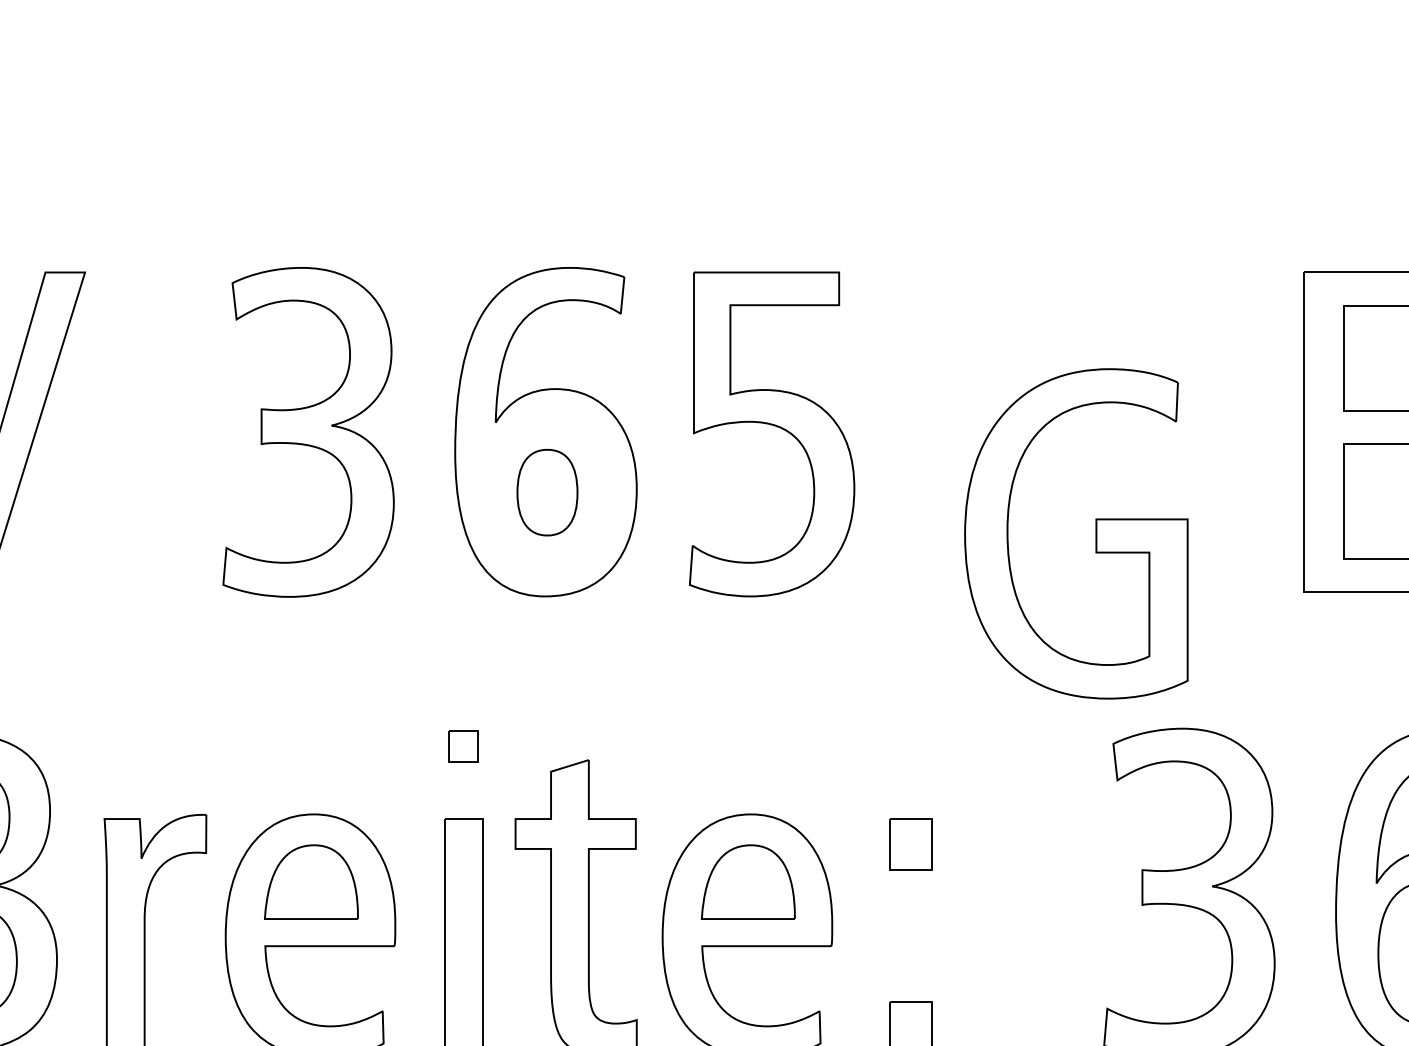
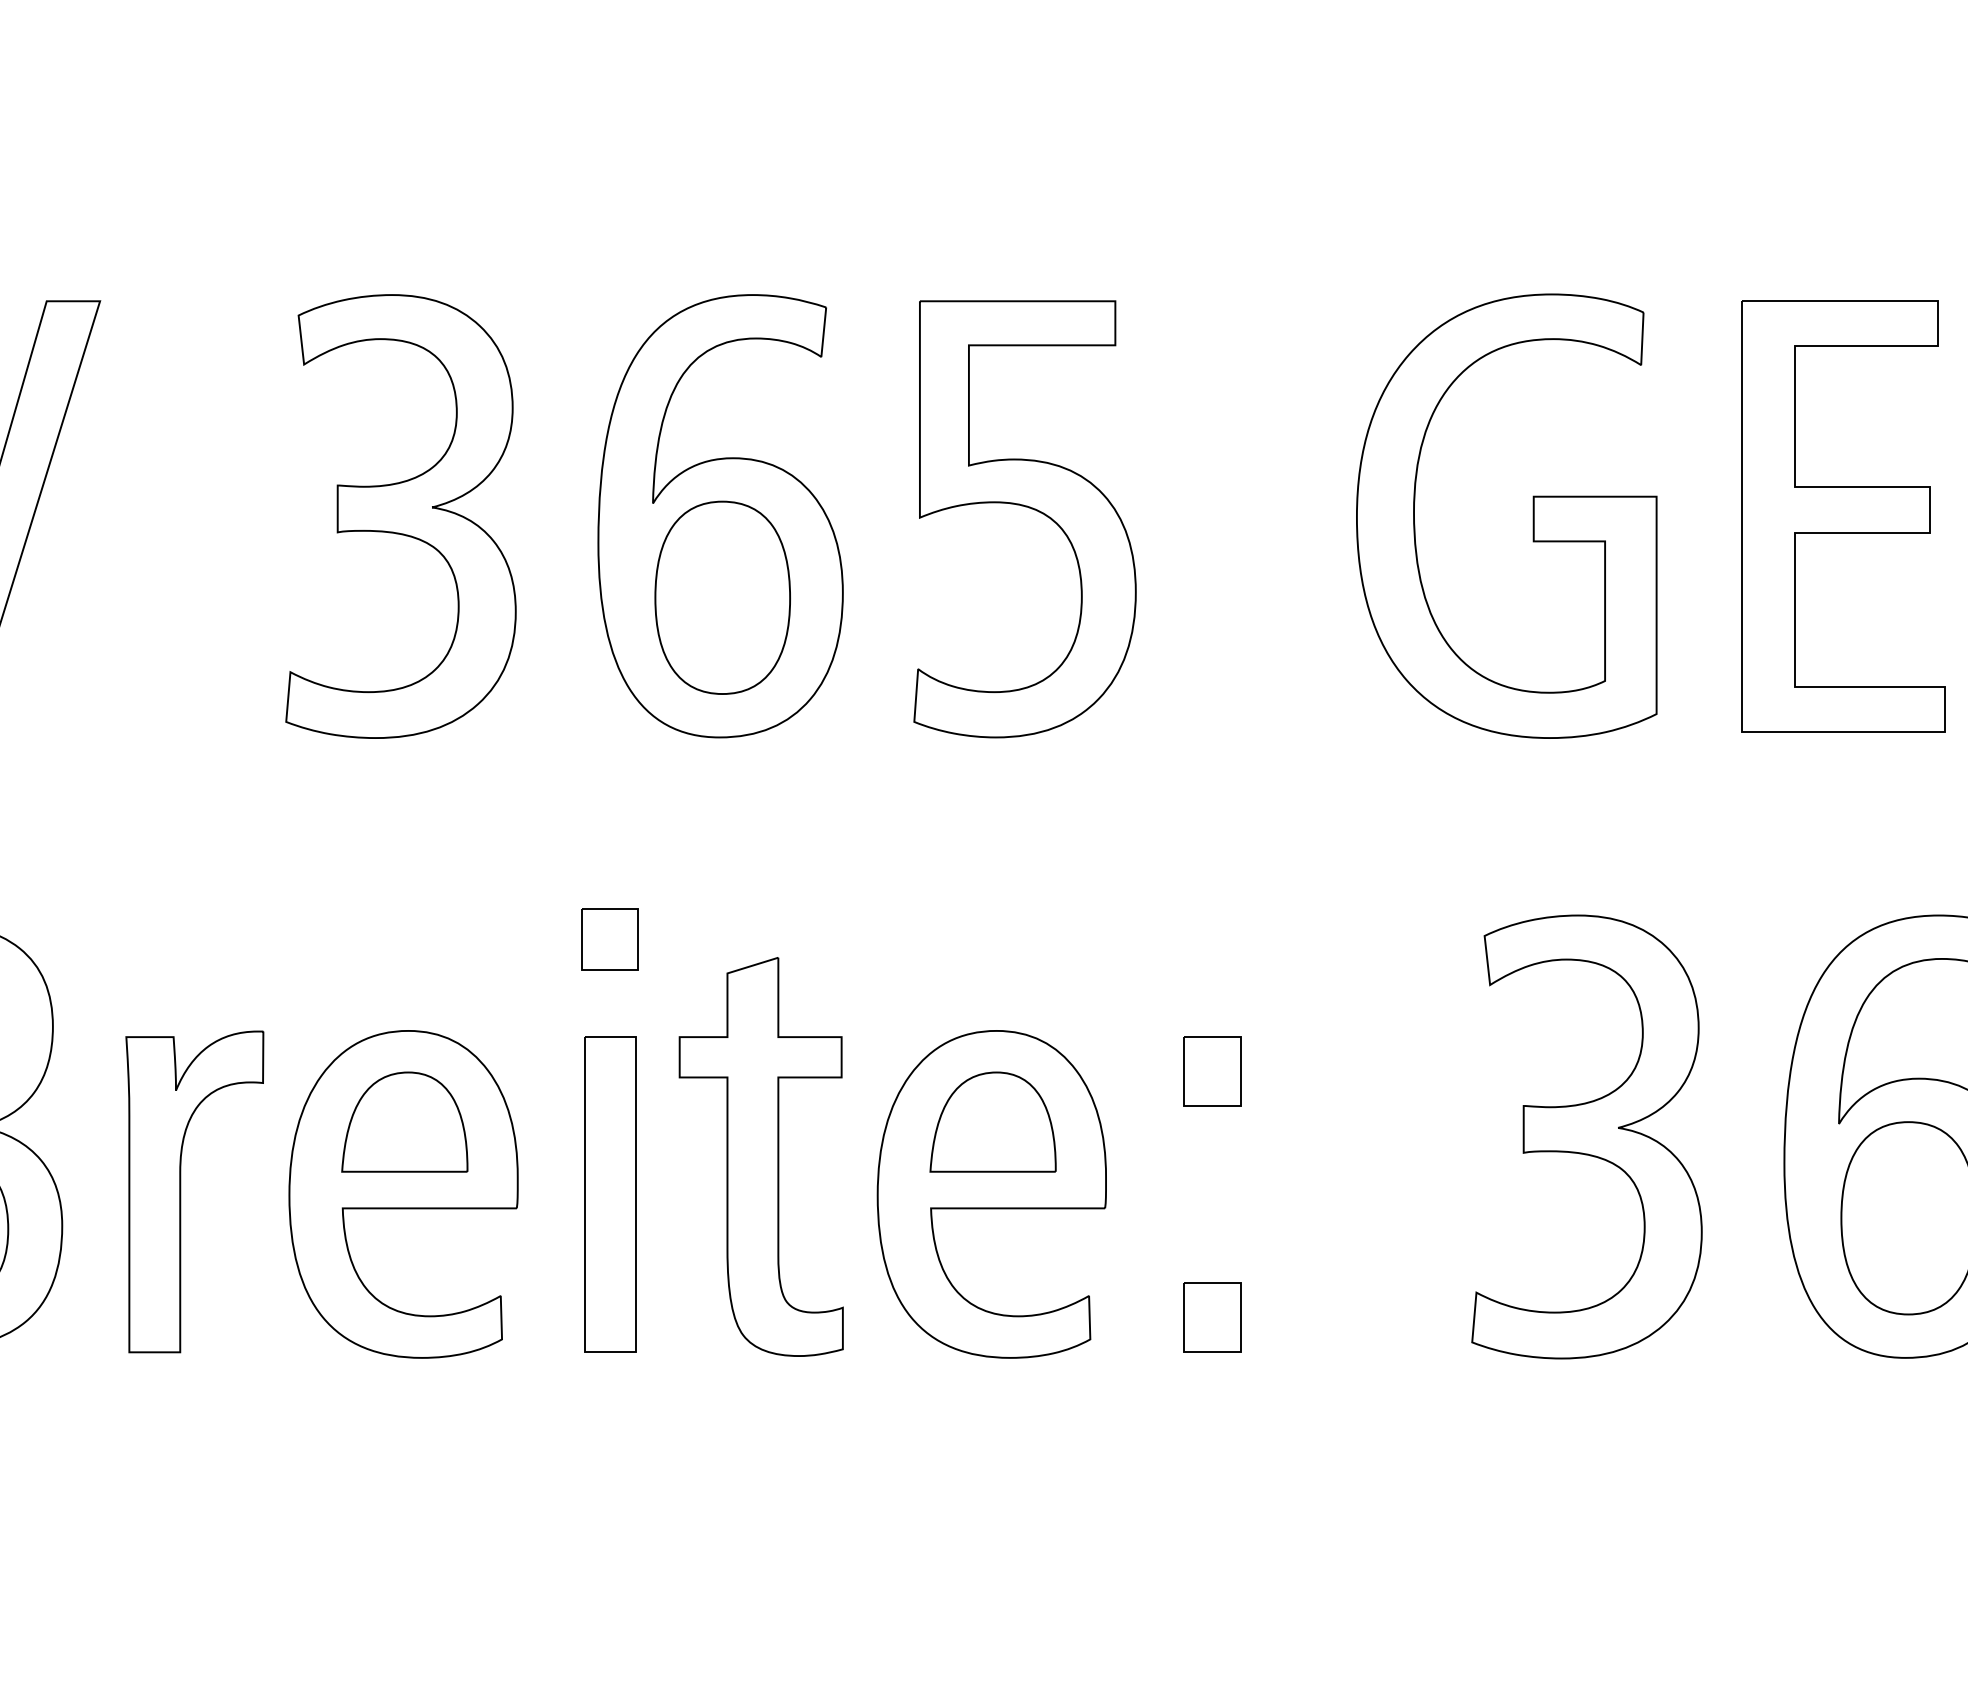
part: (547, 492) -> (722, 597), size x1.67
part: (1095, 533) -> (1532, 515), moved
part: (463, 746) -> (609, 939), size x1.43

